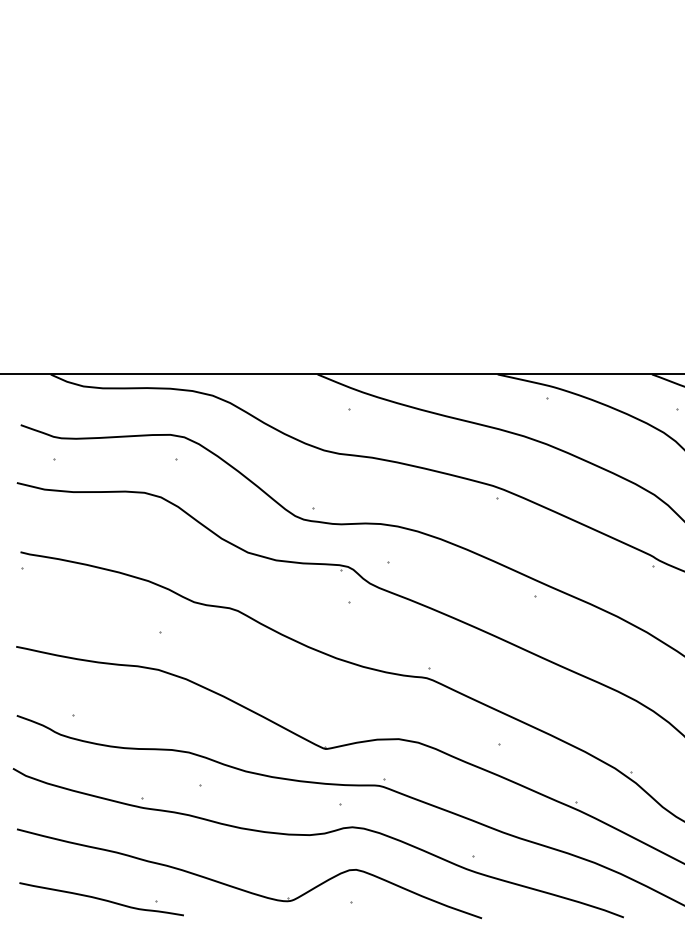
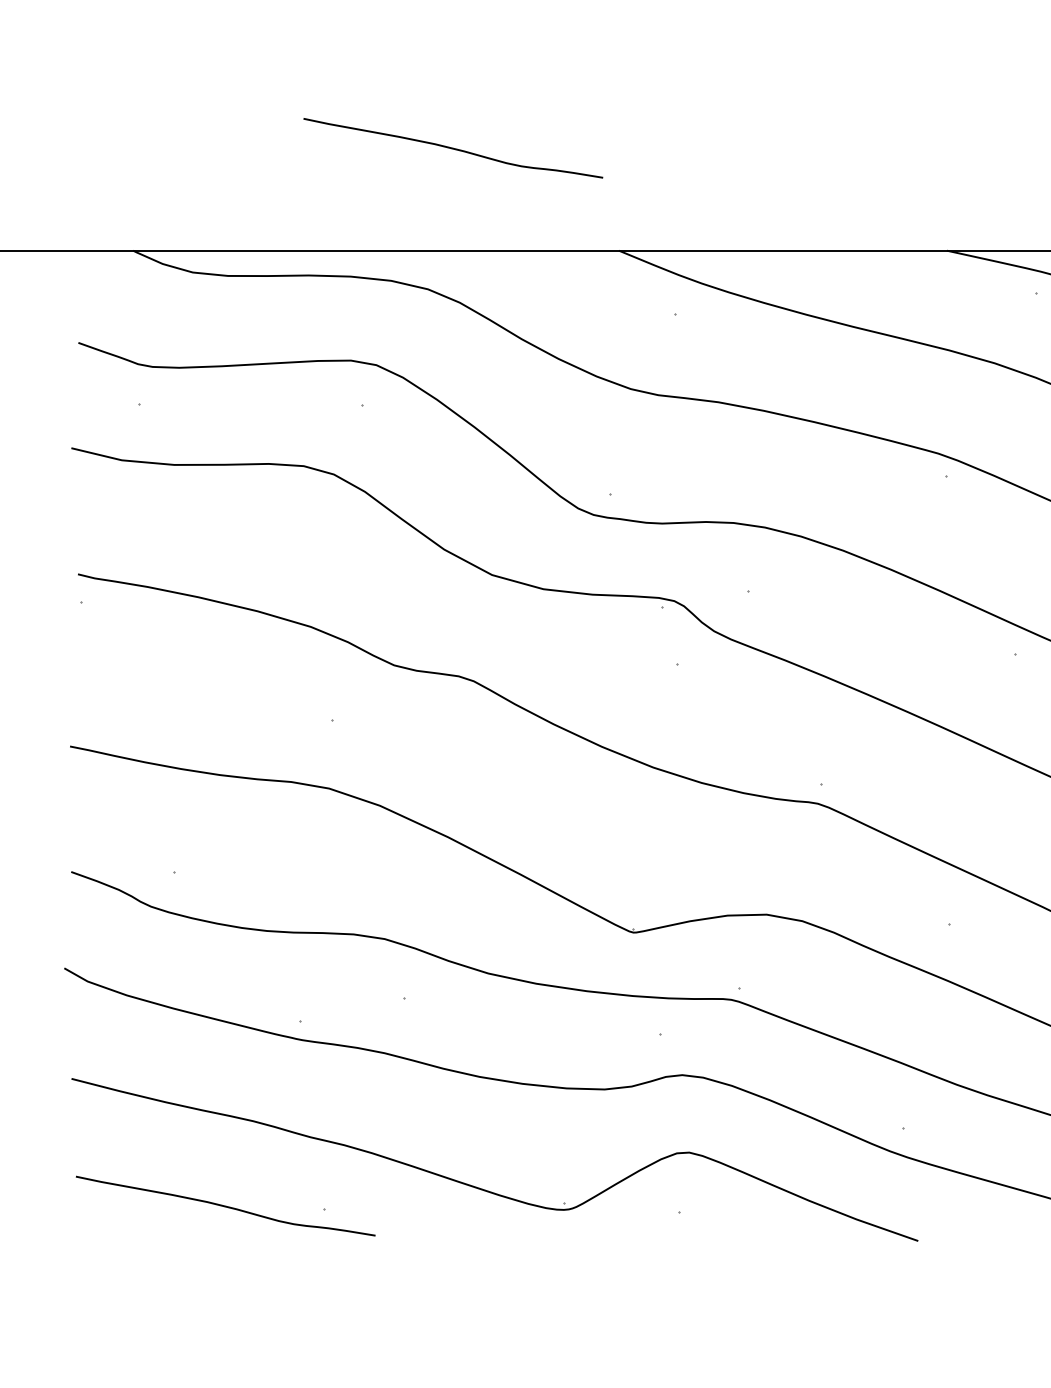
curve: (226, 318) -> (453, 148), added

